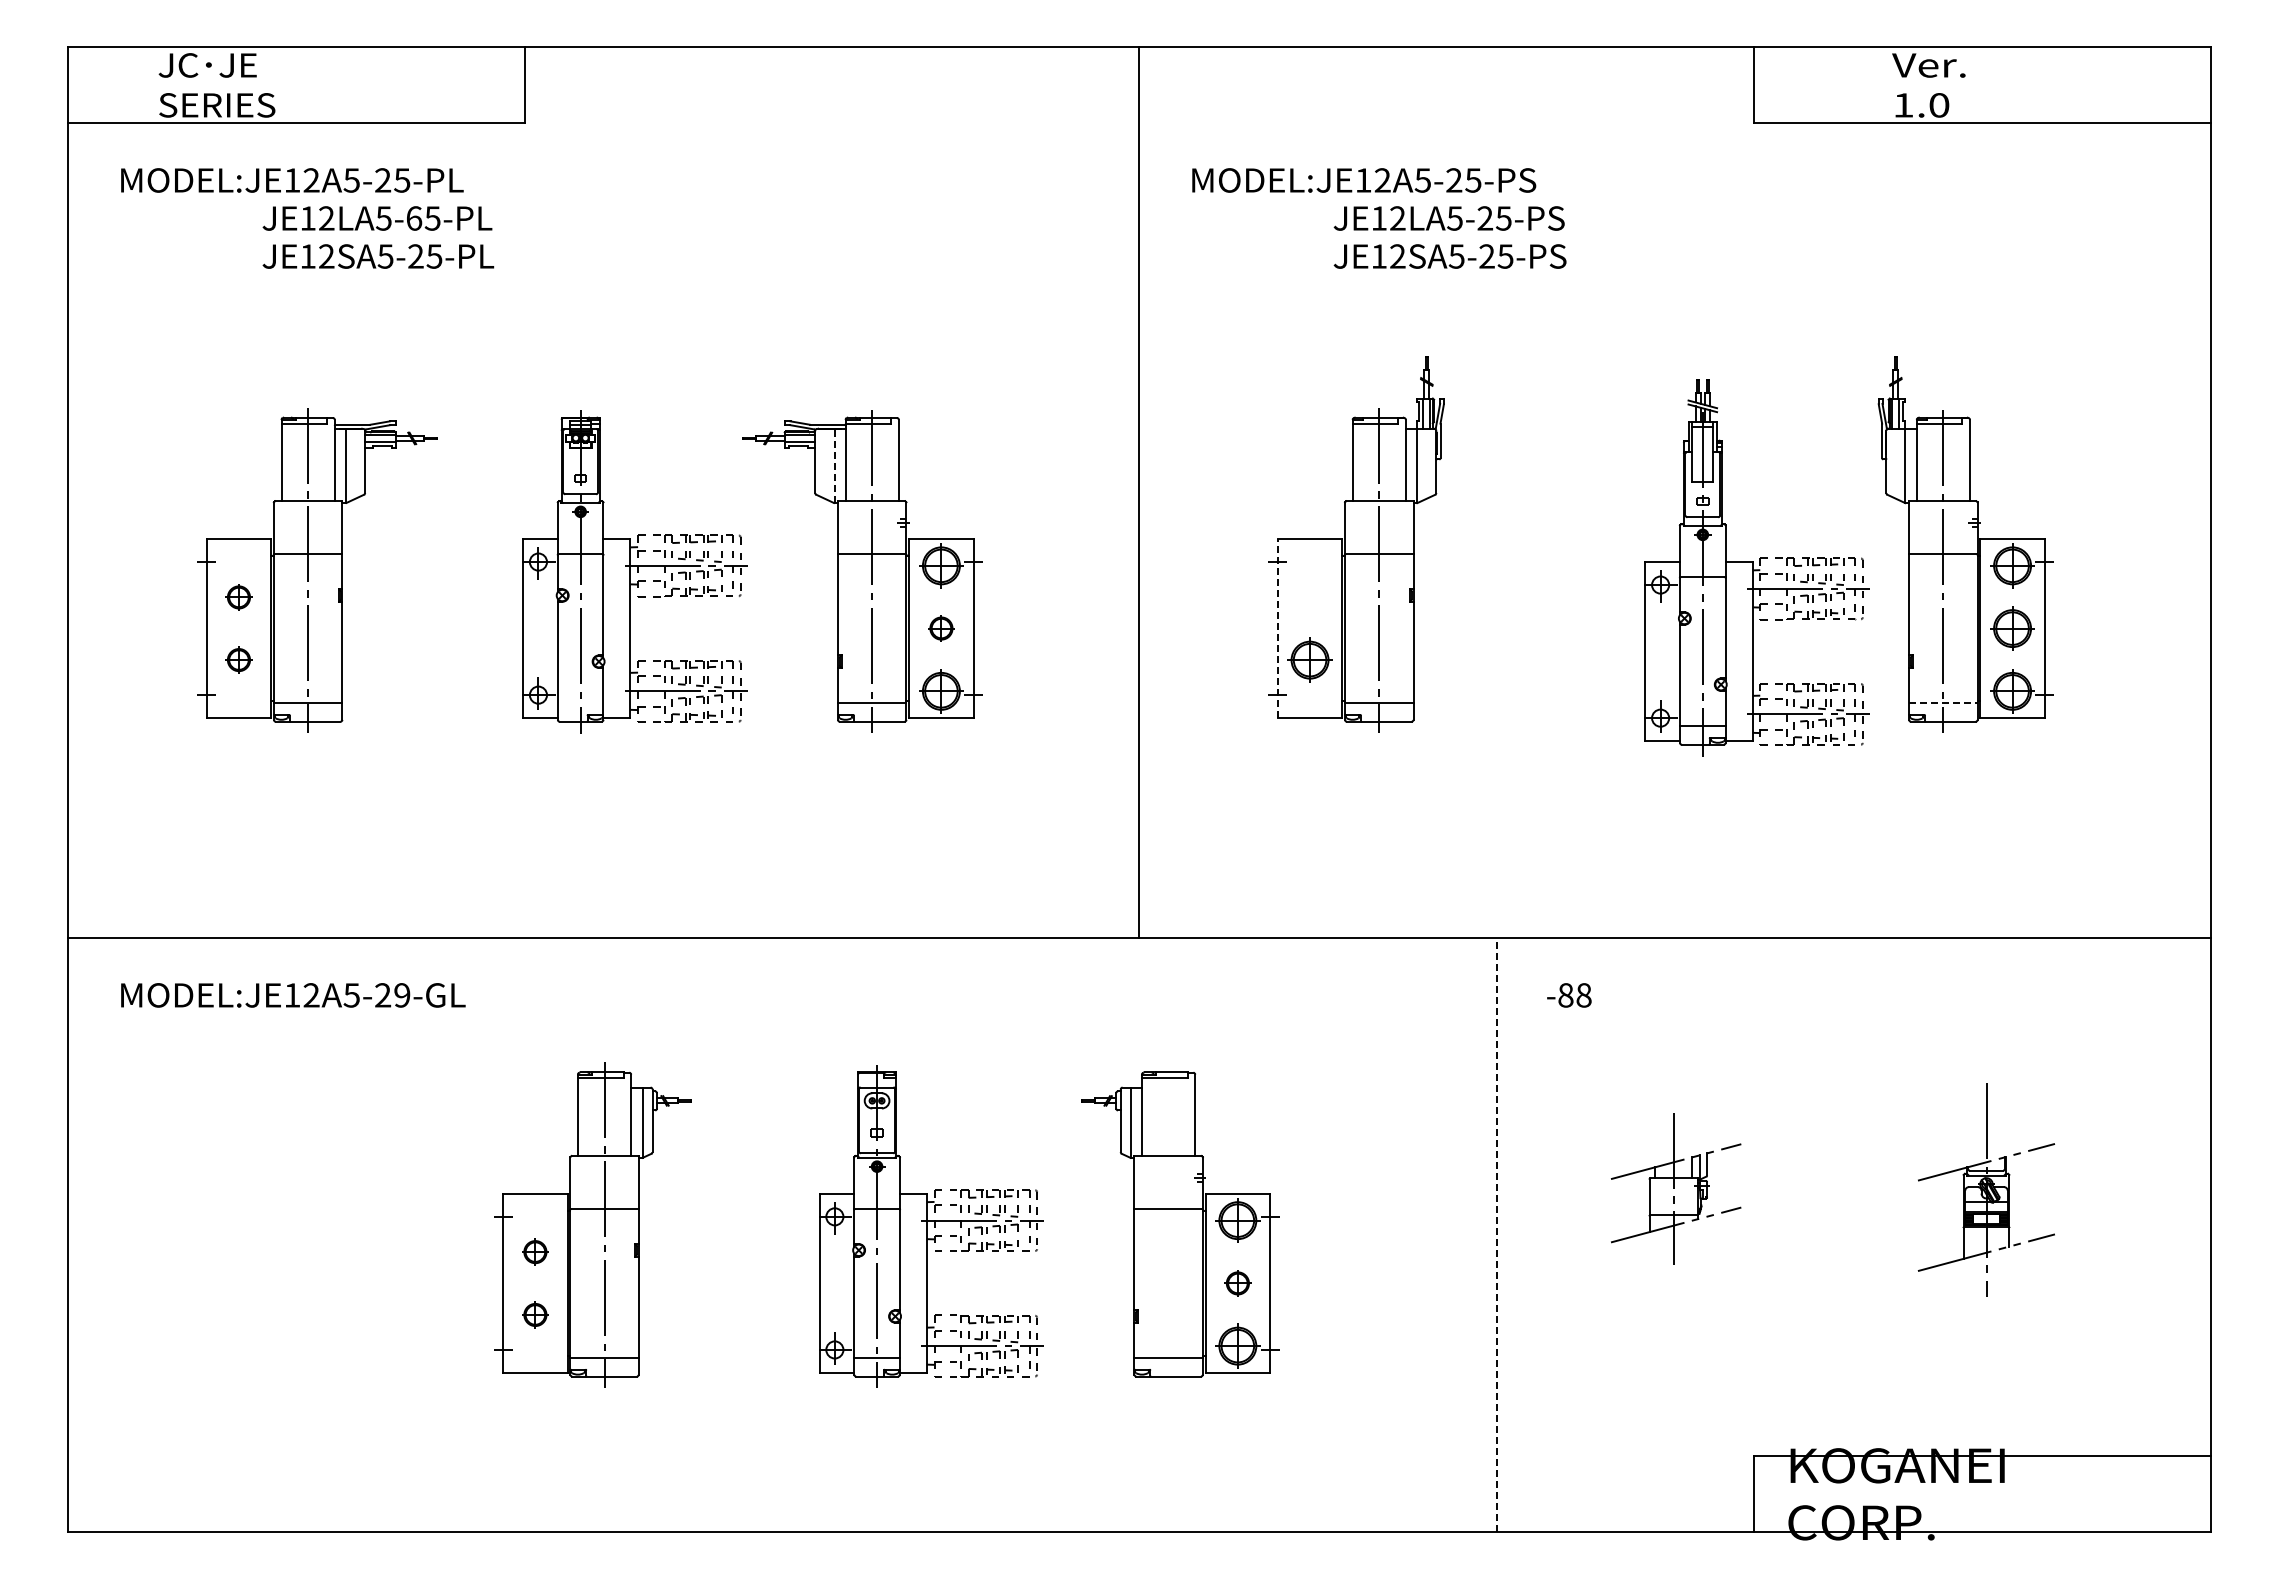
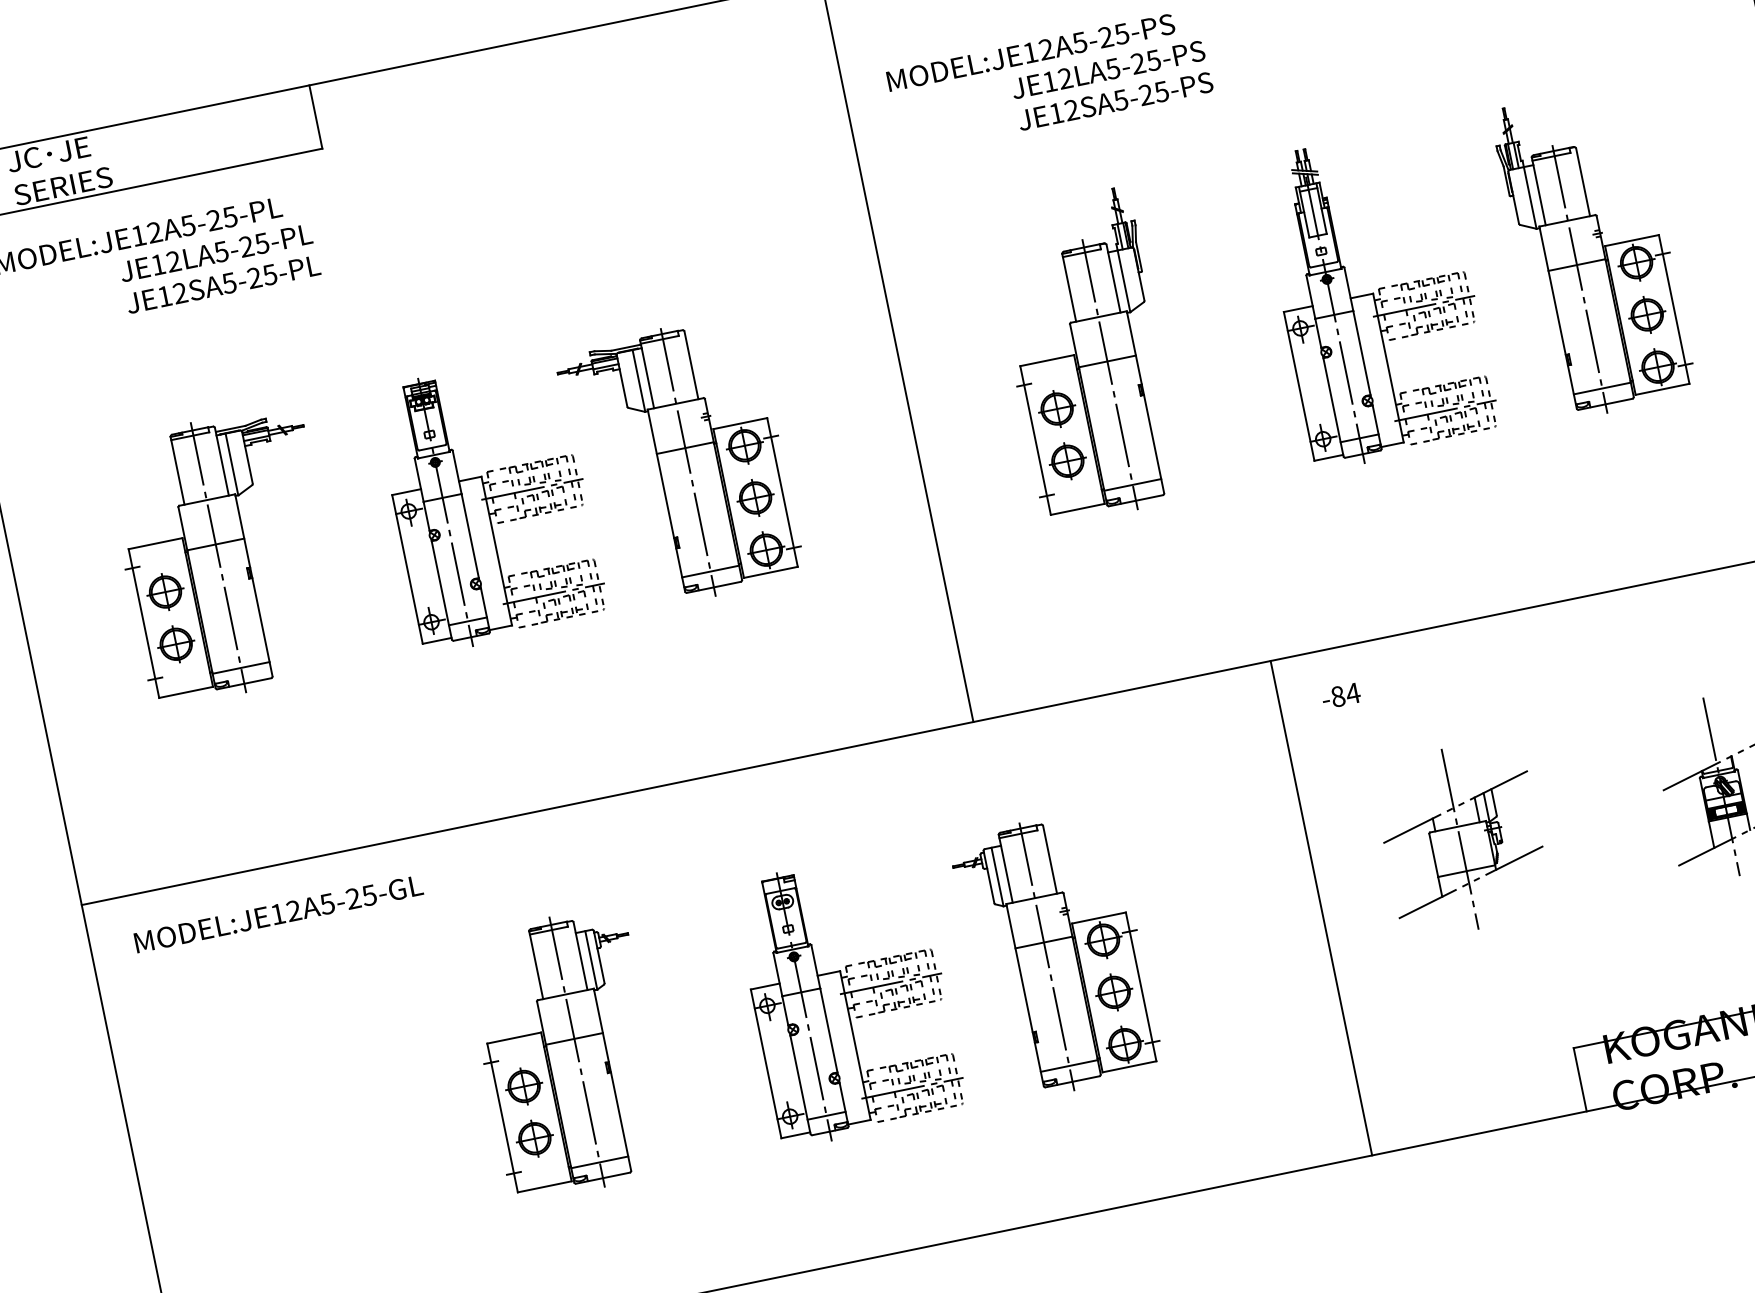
text: (414, 218) -> (246, 246), JE12LA5-65-PL -> JE12LA5-25-PL
line: (834, 465) -> (638, 380), dashed -> solid
part: (1756, 567) -> (1377, 297), moved
part: (238, 597) -> (165, 592), size x1.67
part: (1309, 597) -> (1056, 409), added
part: (941, 628) -> (755, 497), size x1.67
line: (1277, 628) -> (1035, 440), dashed -> solid
part: (238, 659) -> (175, 643), size x1.67
line: (580, 702) -> (467, 621), added
line: (1943, 702) -> (1602, 388), dashed -> solid
text: (402, 995) -> (369, 895), MODEL:JE12A5-29-GL -> MODEL:JE12A5-25-GL
text: (1583, 995) -> (1352, 693), -88 -> -84
part: (1675, 1188) -> (1462, 838), size x1.43
line: (1168, 1226) -> (1046, 956), added
line: (1496, 1235) -> (1321, 908), dashed -> solid
part: (535, 1251) -> (524, 1085), size x1.67
part: (1237, 1283) -> (1113, 992), size x1.67
part: (535, 1314) -> (534, 1138), size x1.67

